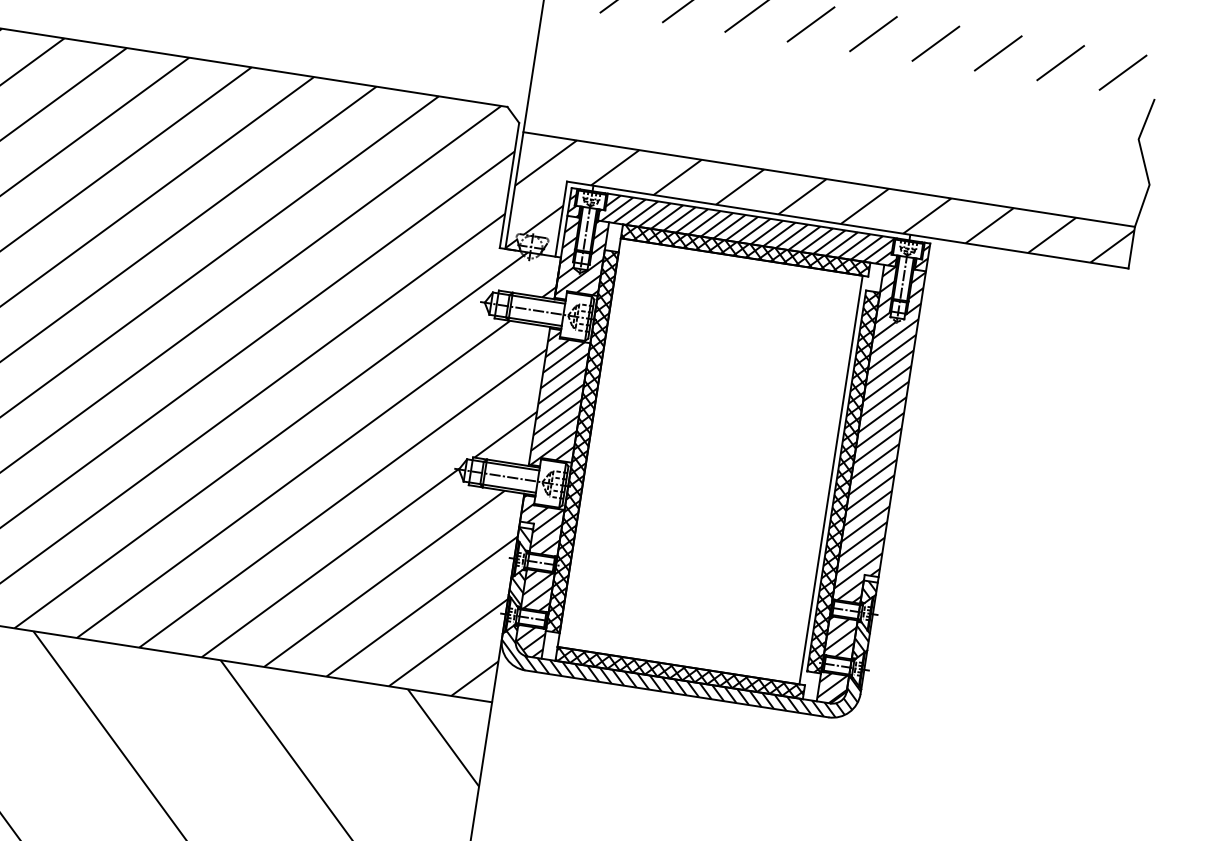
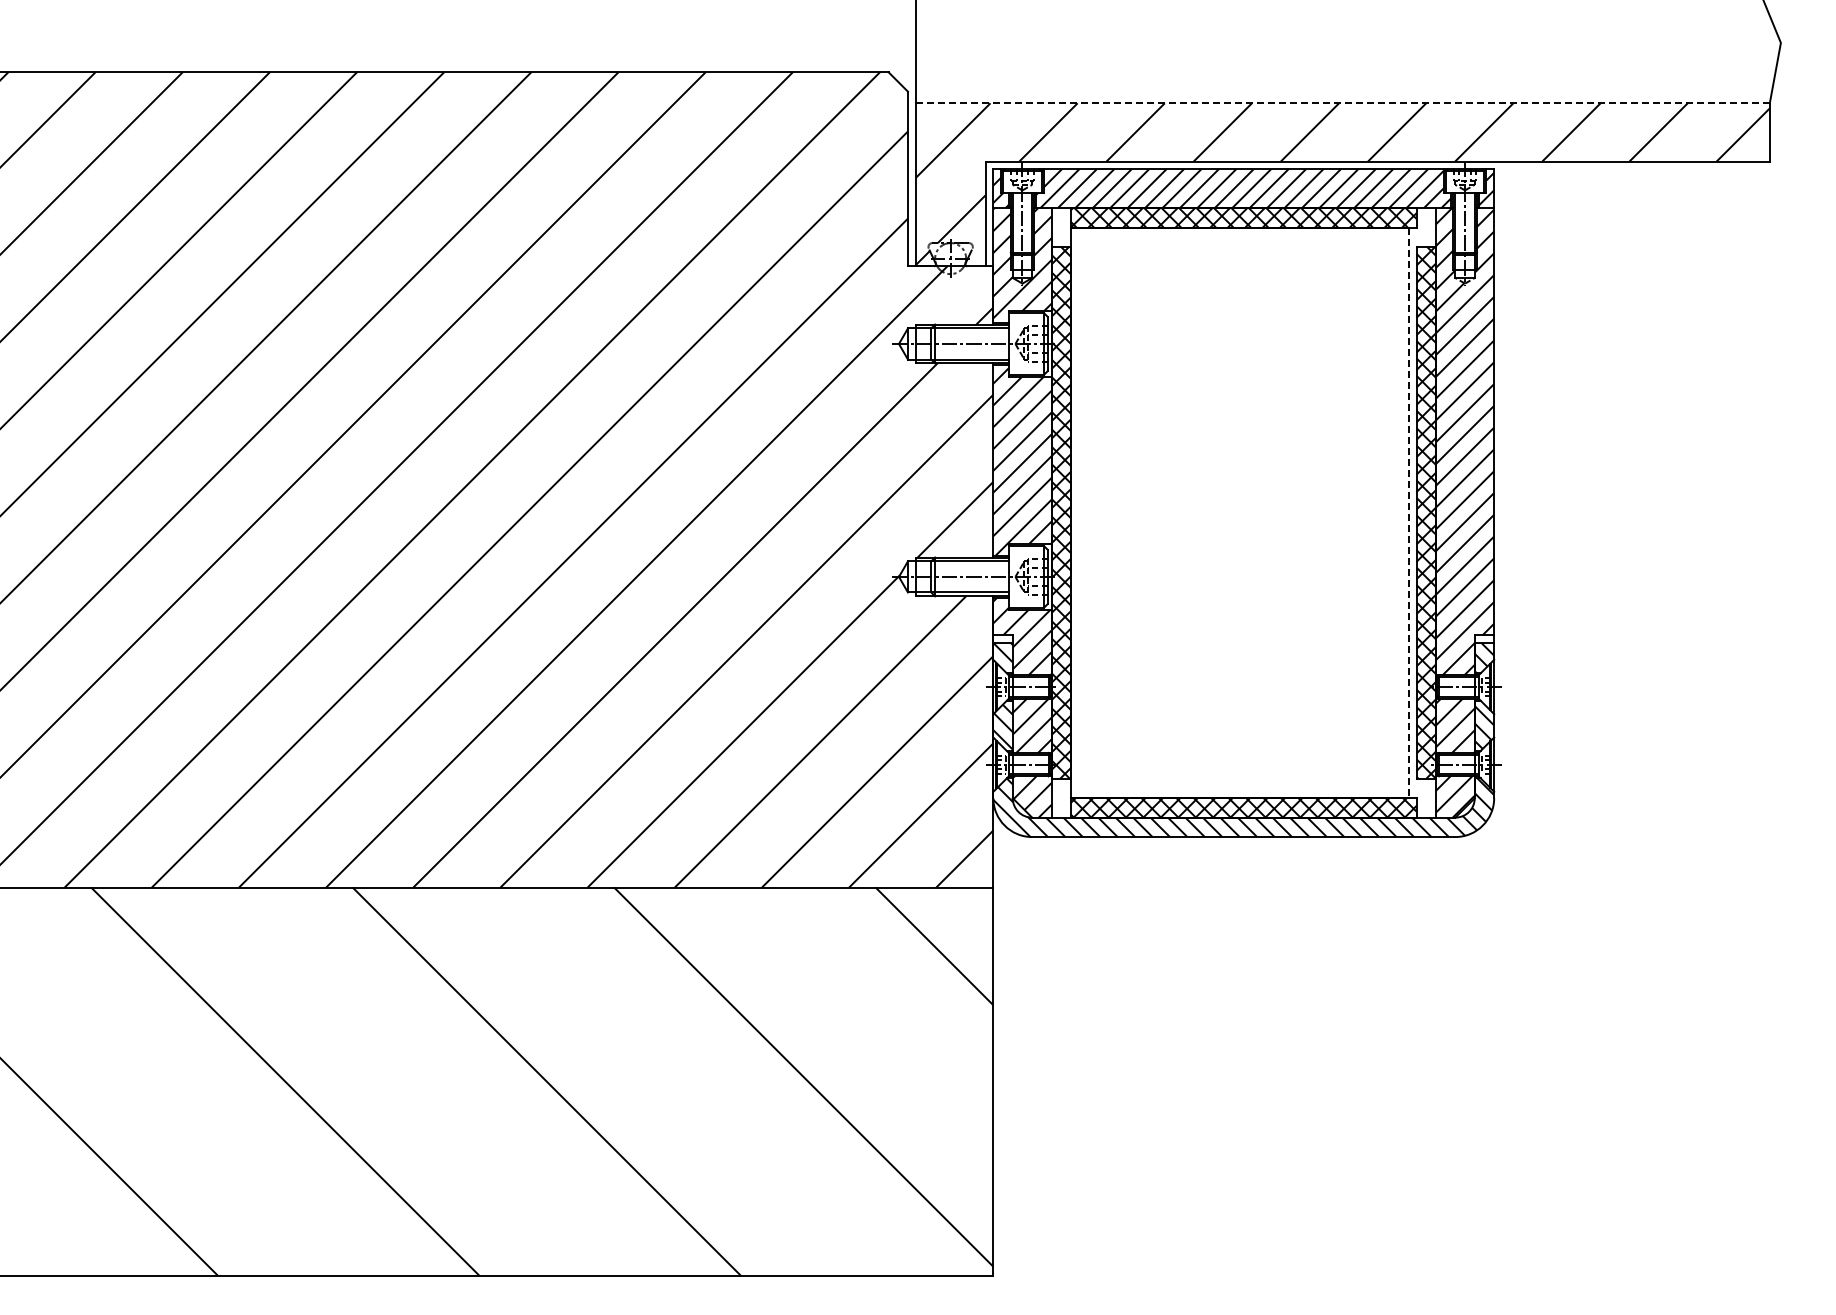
line: (829, 179) -> (1343, 103), solid -> dashed
line: (830, 480) -> (1408, 513), solid -> dashed

